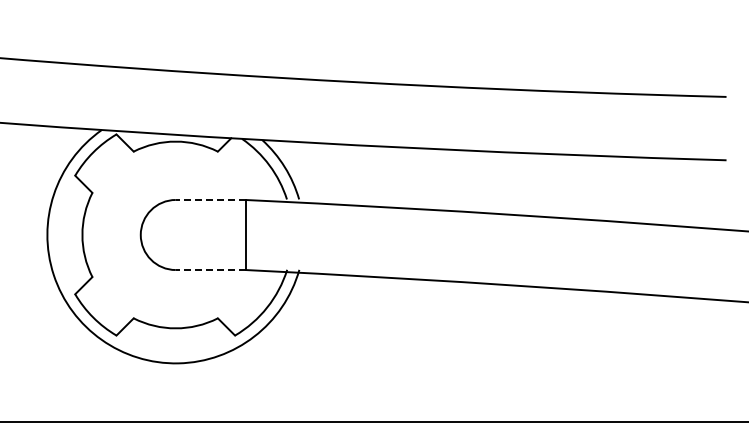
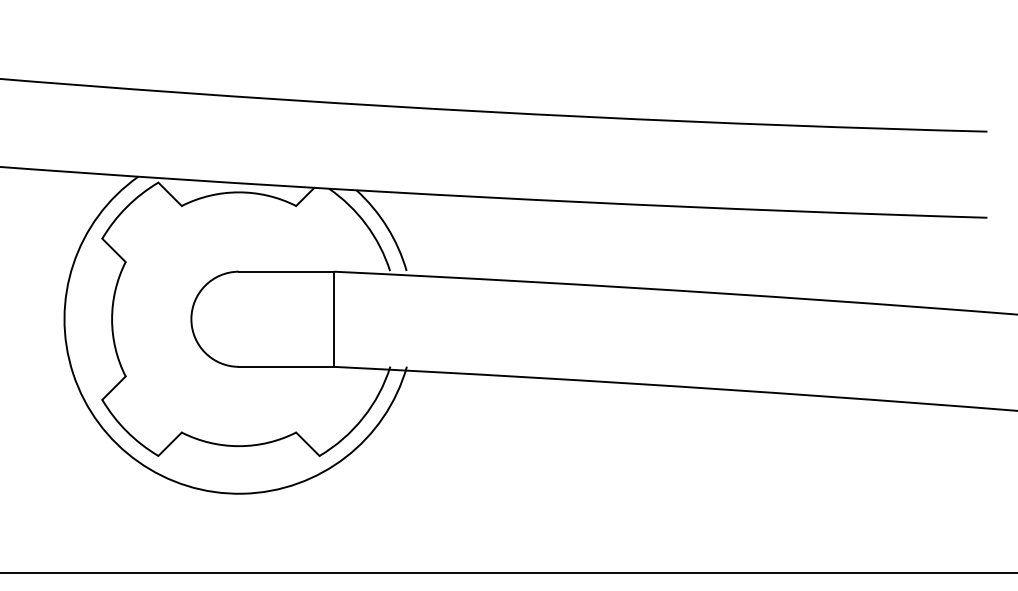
line: (210, 199) -> (286, 271), dashed -> solid
line: (210, 270) -> (286, 367), dashed -> solid

